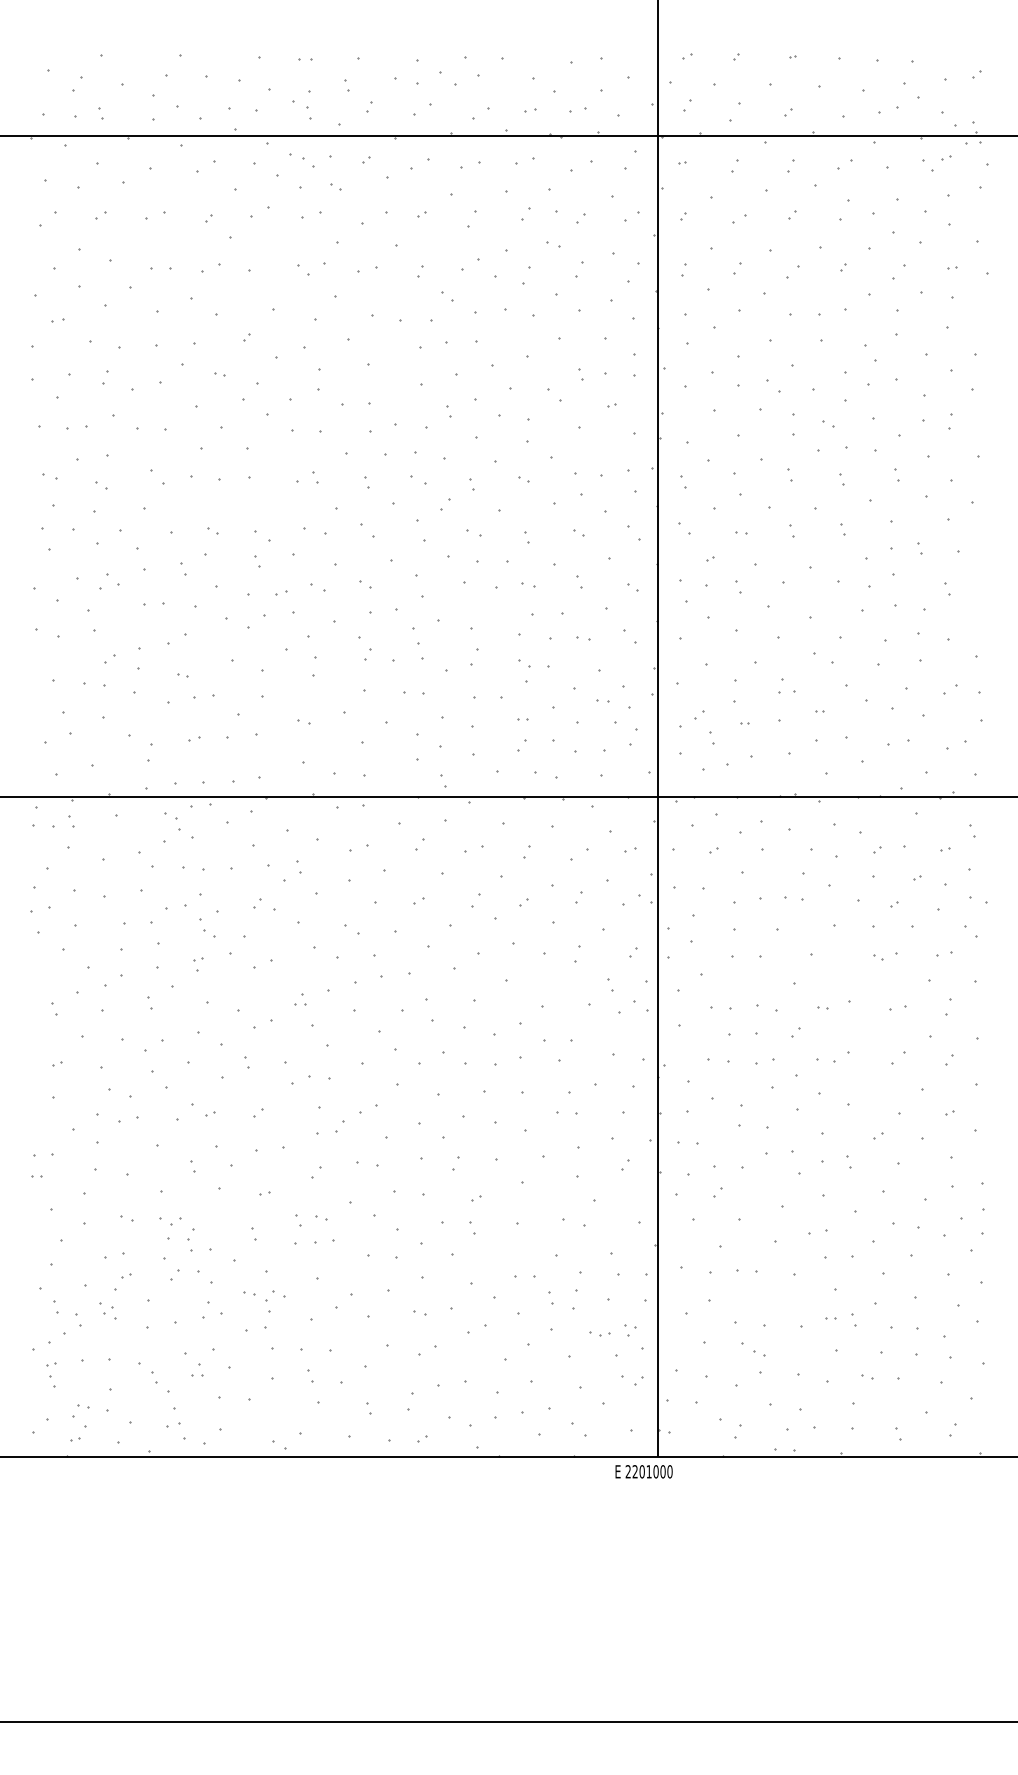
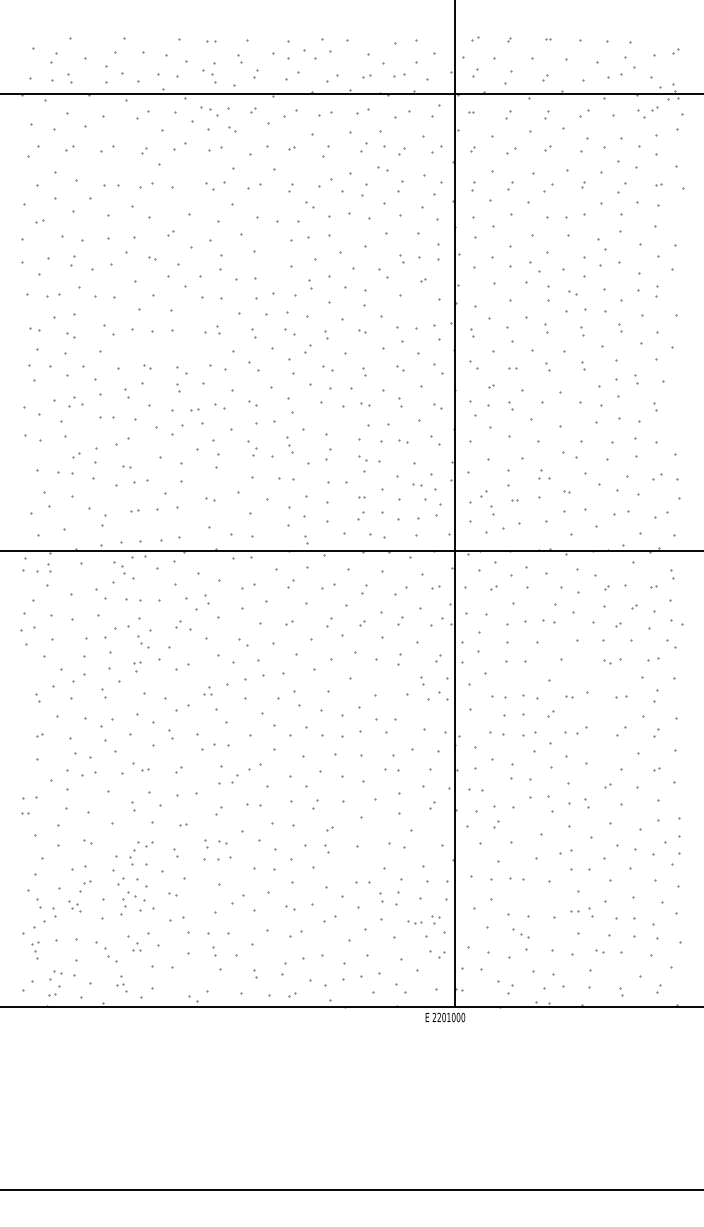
part: (418, 643) -> (289, 444), size x0.71
part: (169, 1221) -> (145, 844), moved
part: (275, 1301) -> (129, 899), moved
part: (175, 1422) -> (121, 983), size x0.71

